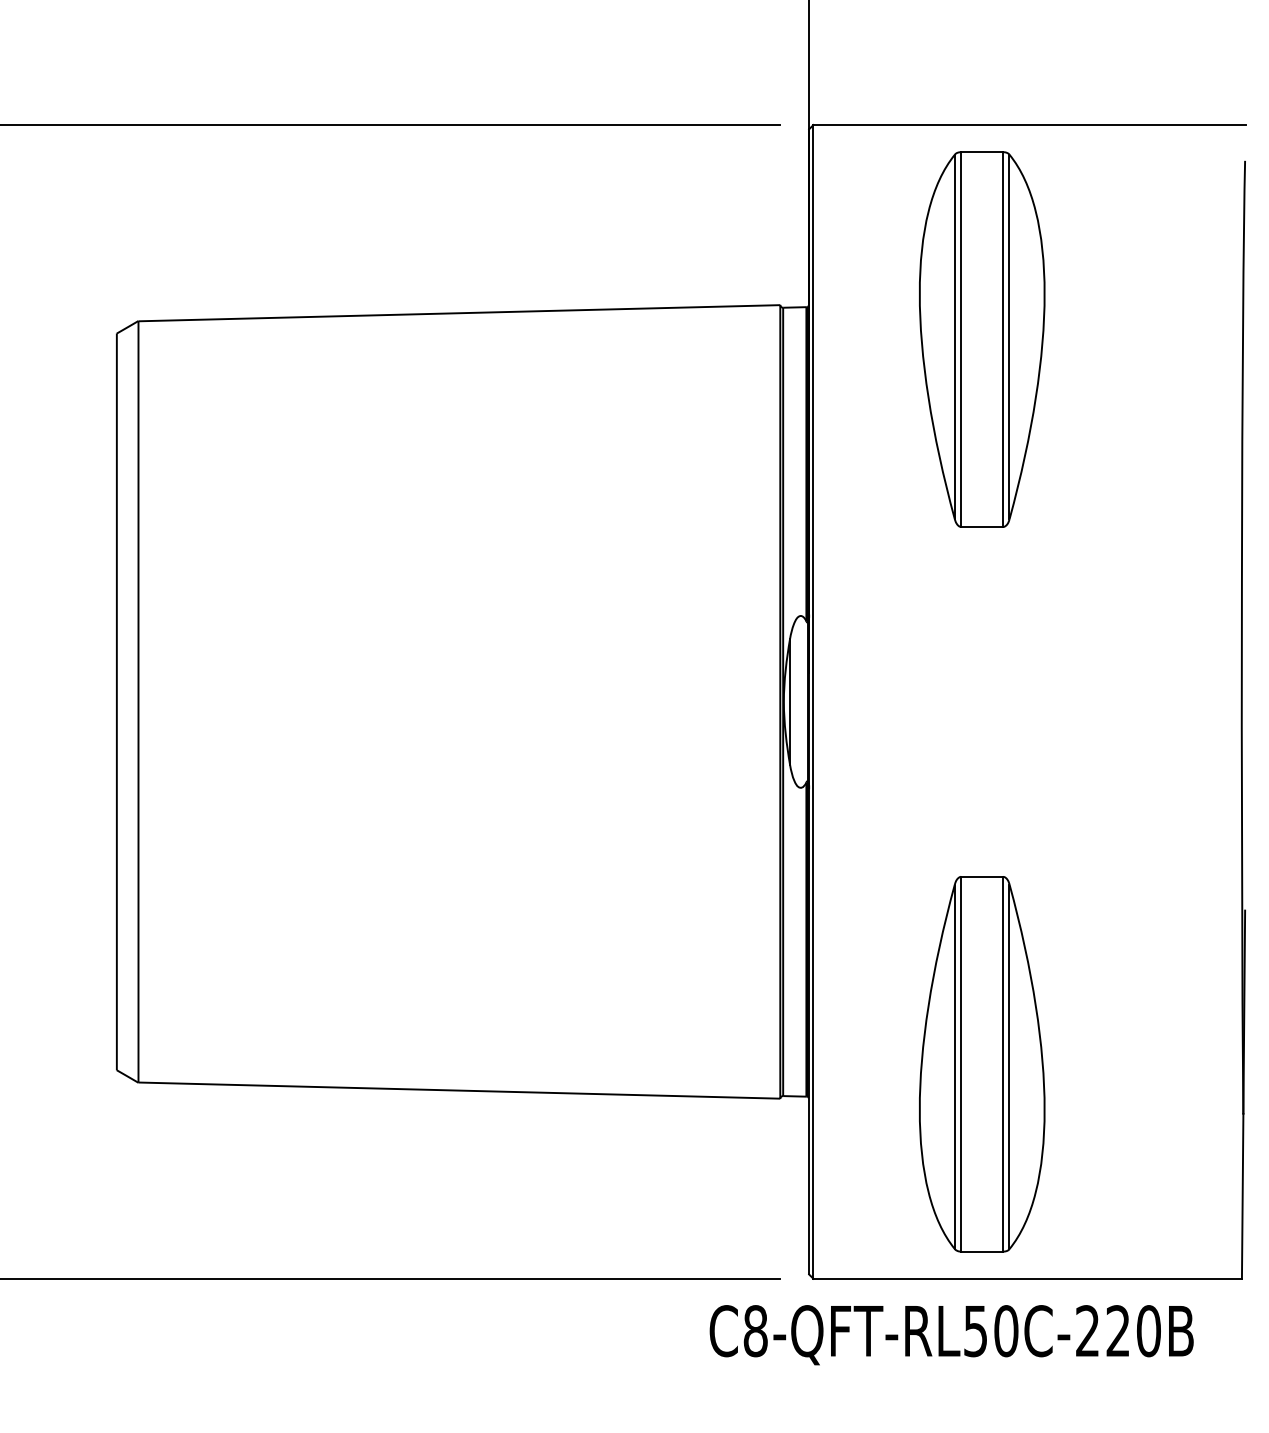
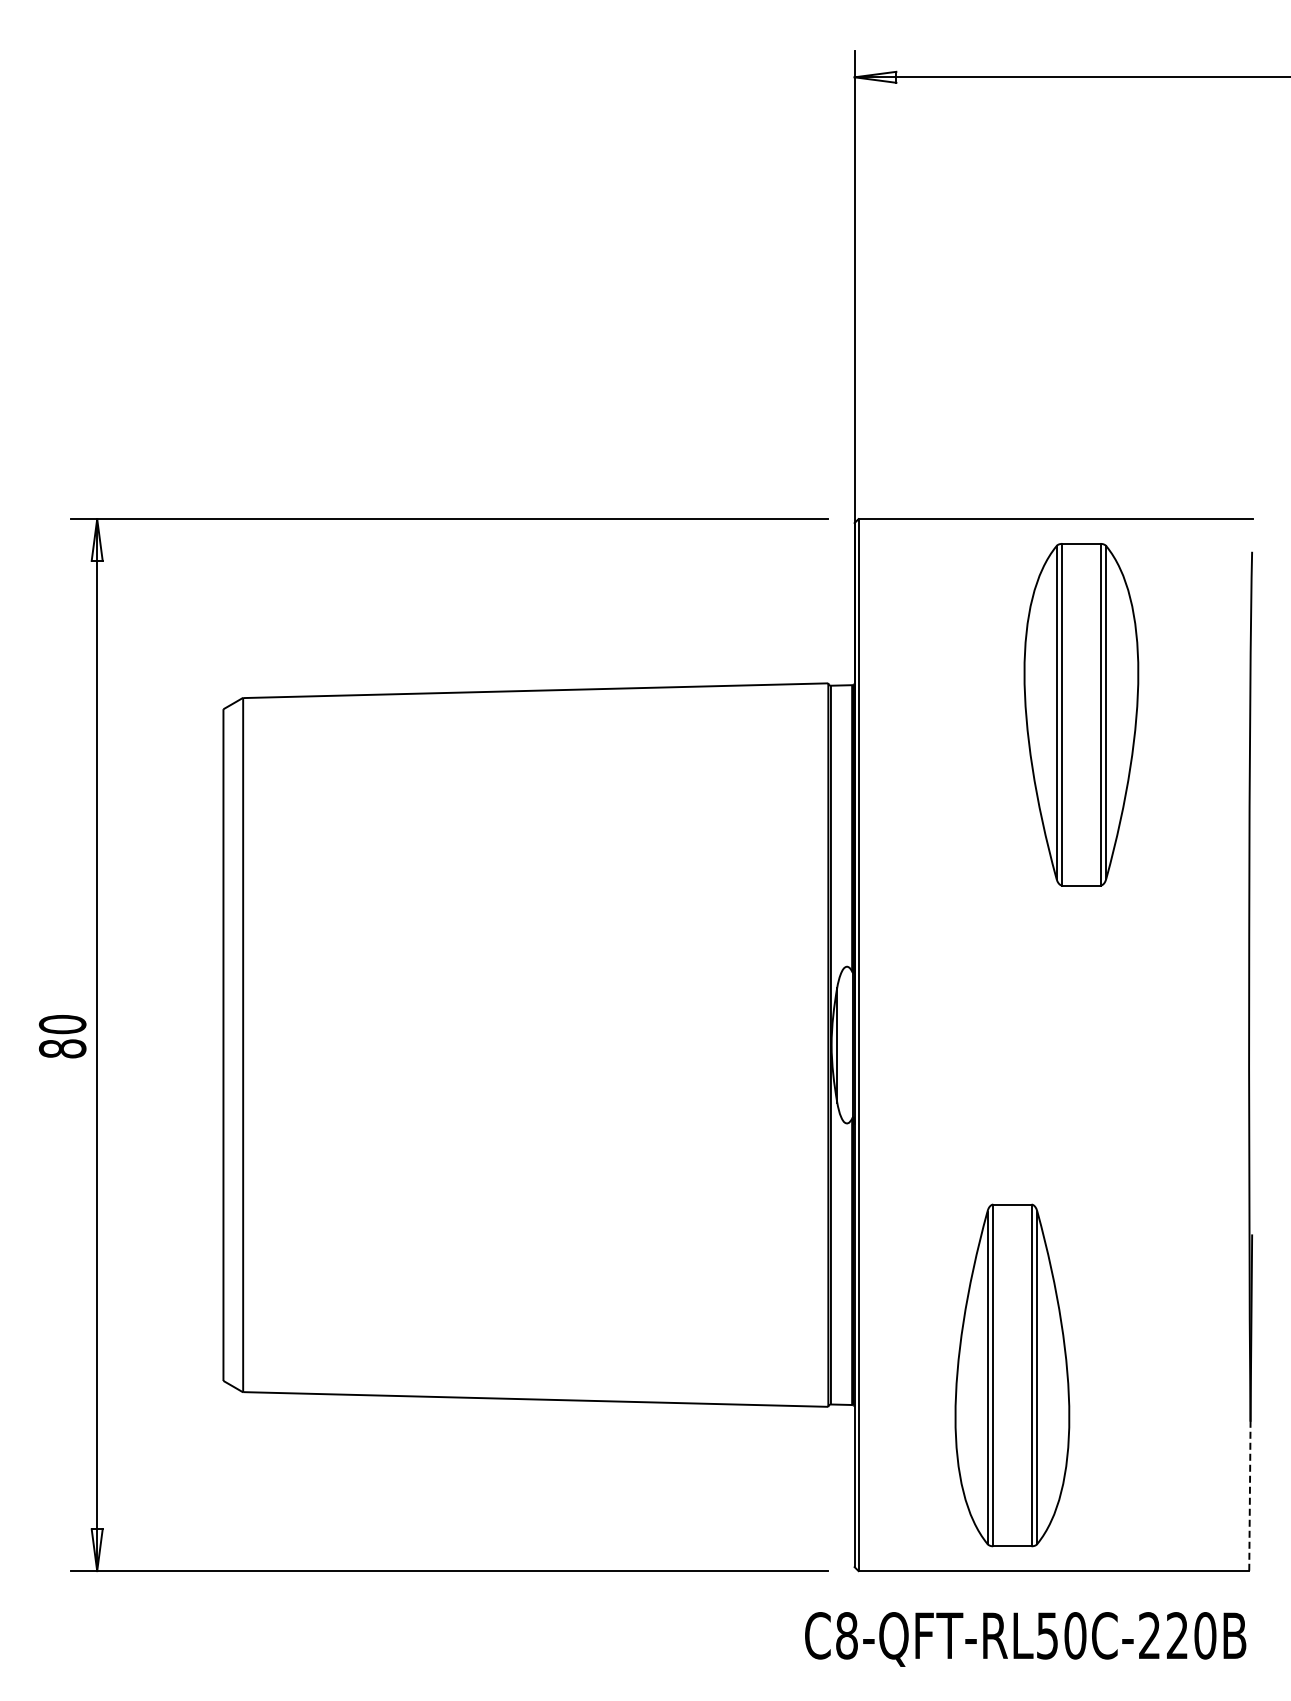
part: (982, 339) -> (1081, 714), moved
line: (1242, 1197) -> (1249, 1496), solid -> dashed
text: (951, 1335) -> (1025, 1639), moved

